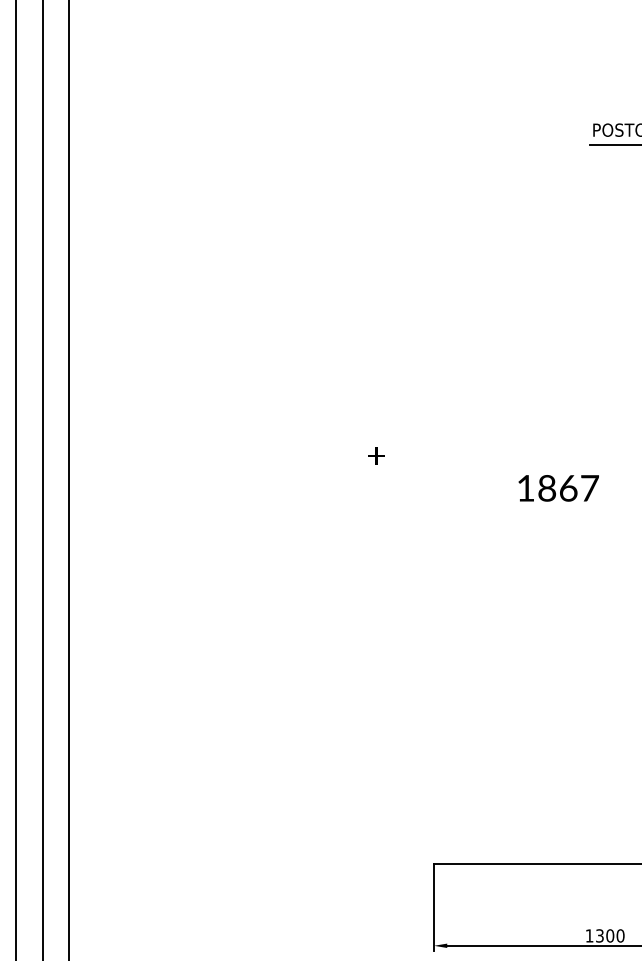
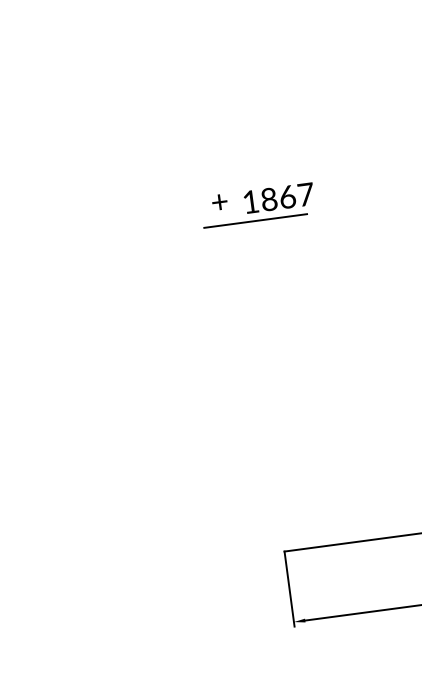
text: (376, 455) -> (219, 201), moved
line: (451, 482) -> (255, 220), added
text: (558, 488) -> (279, 198), moved

